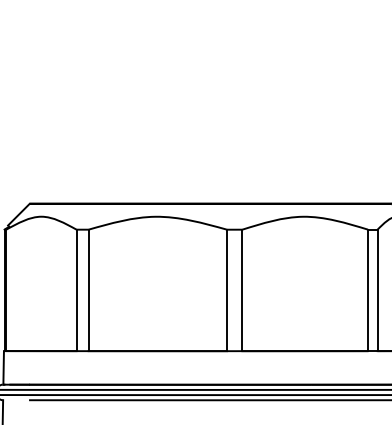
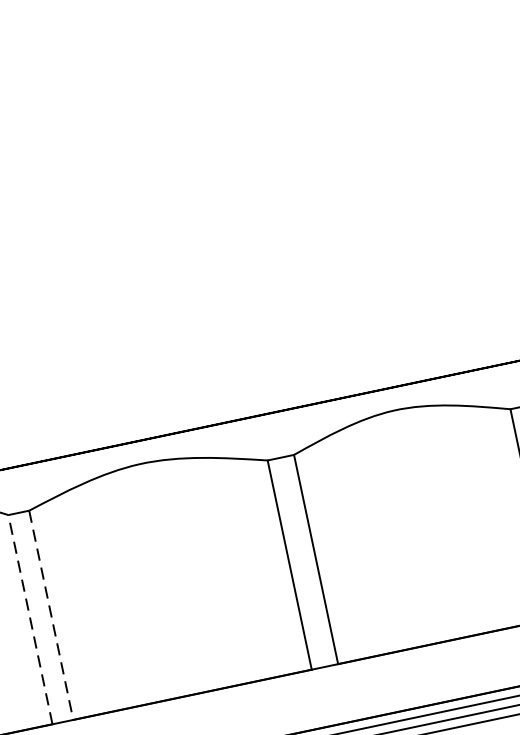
line: (76, 290) -> (30, 619), solid -> dashed
line: (88, 290) -> (51, 615), solid -> dashed

